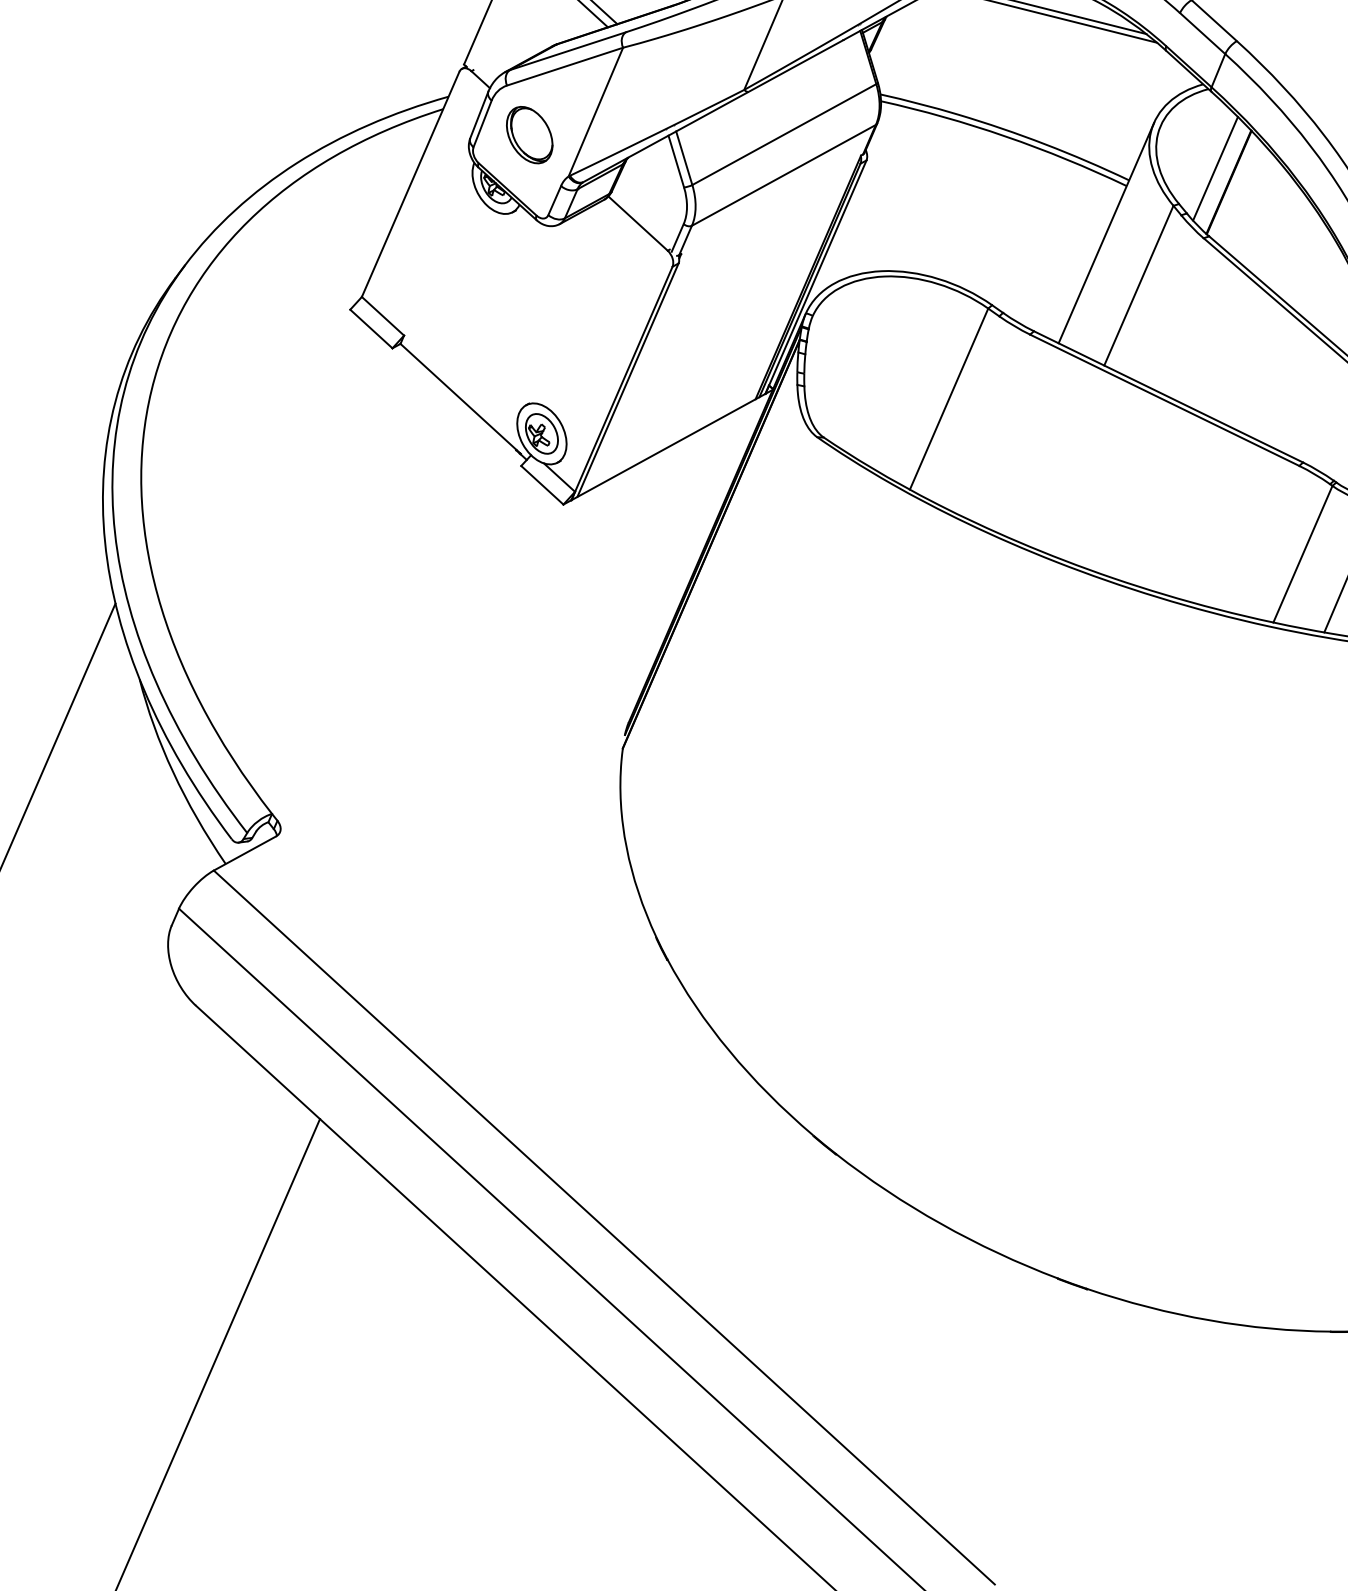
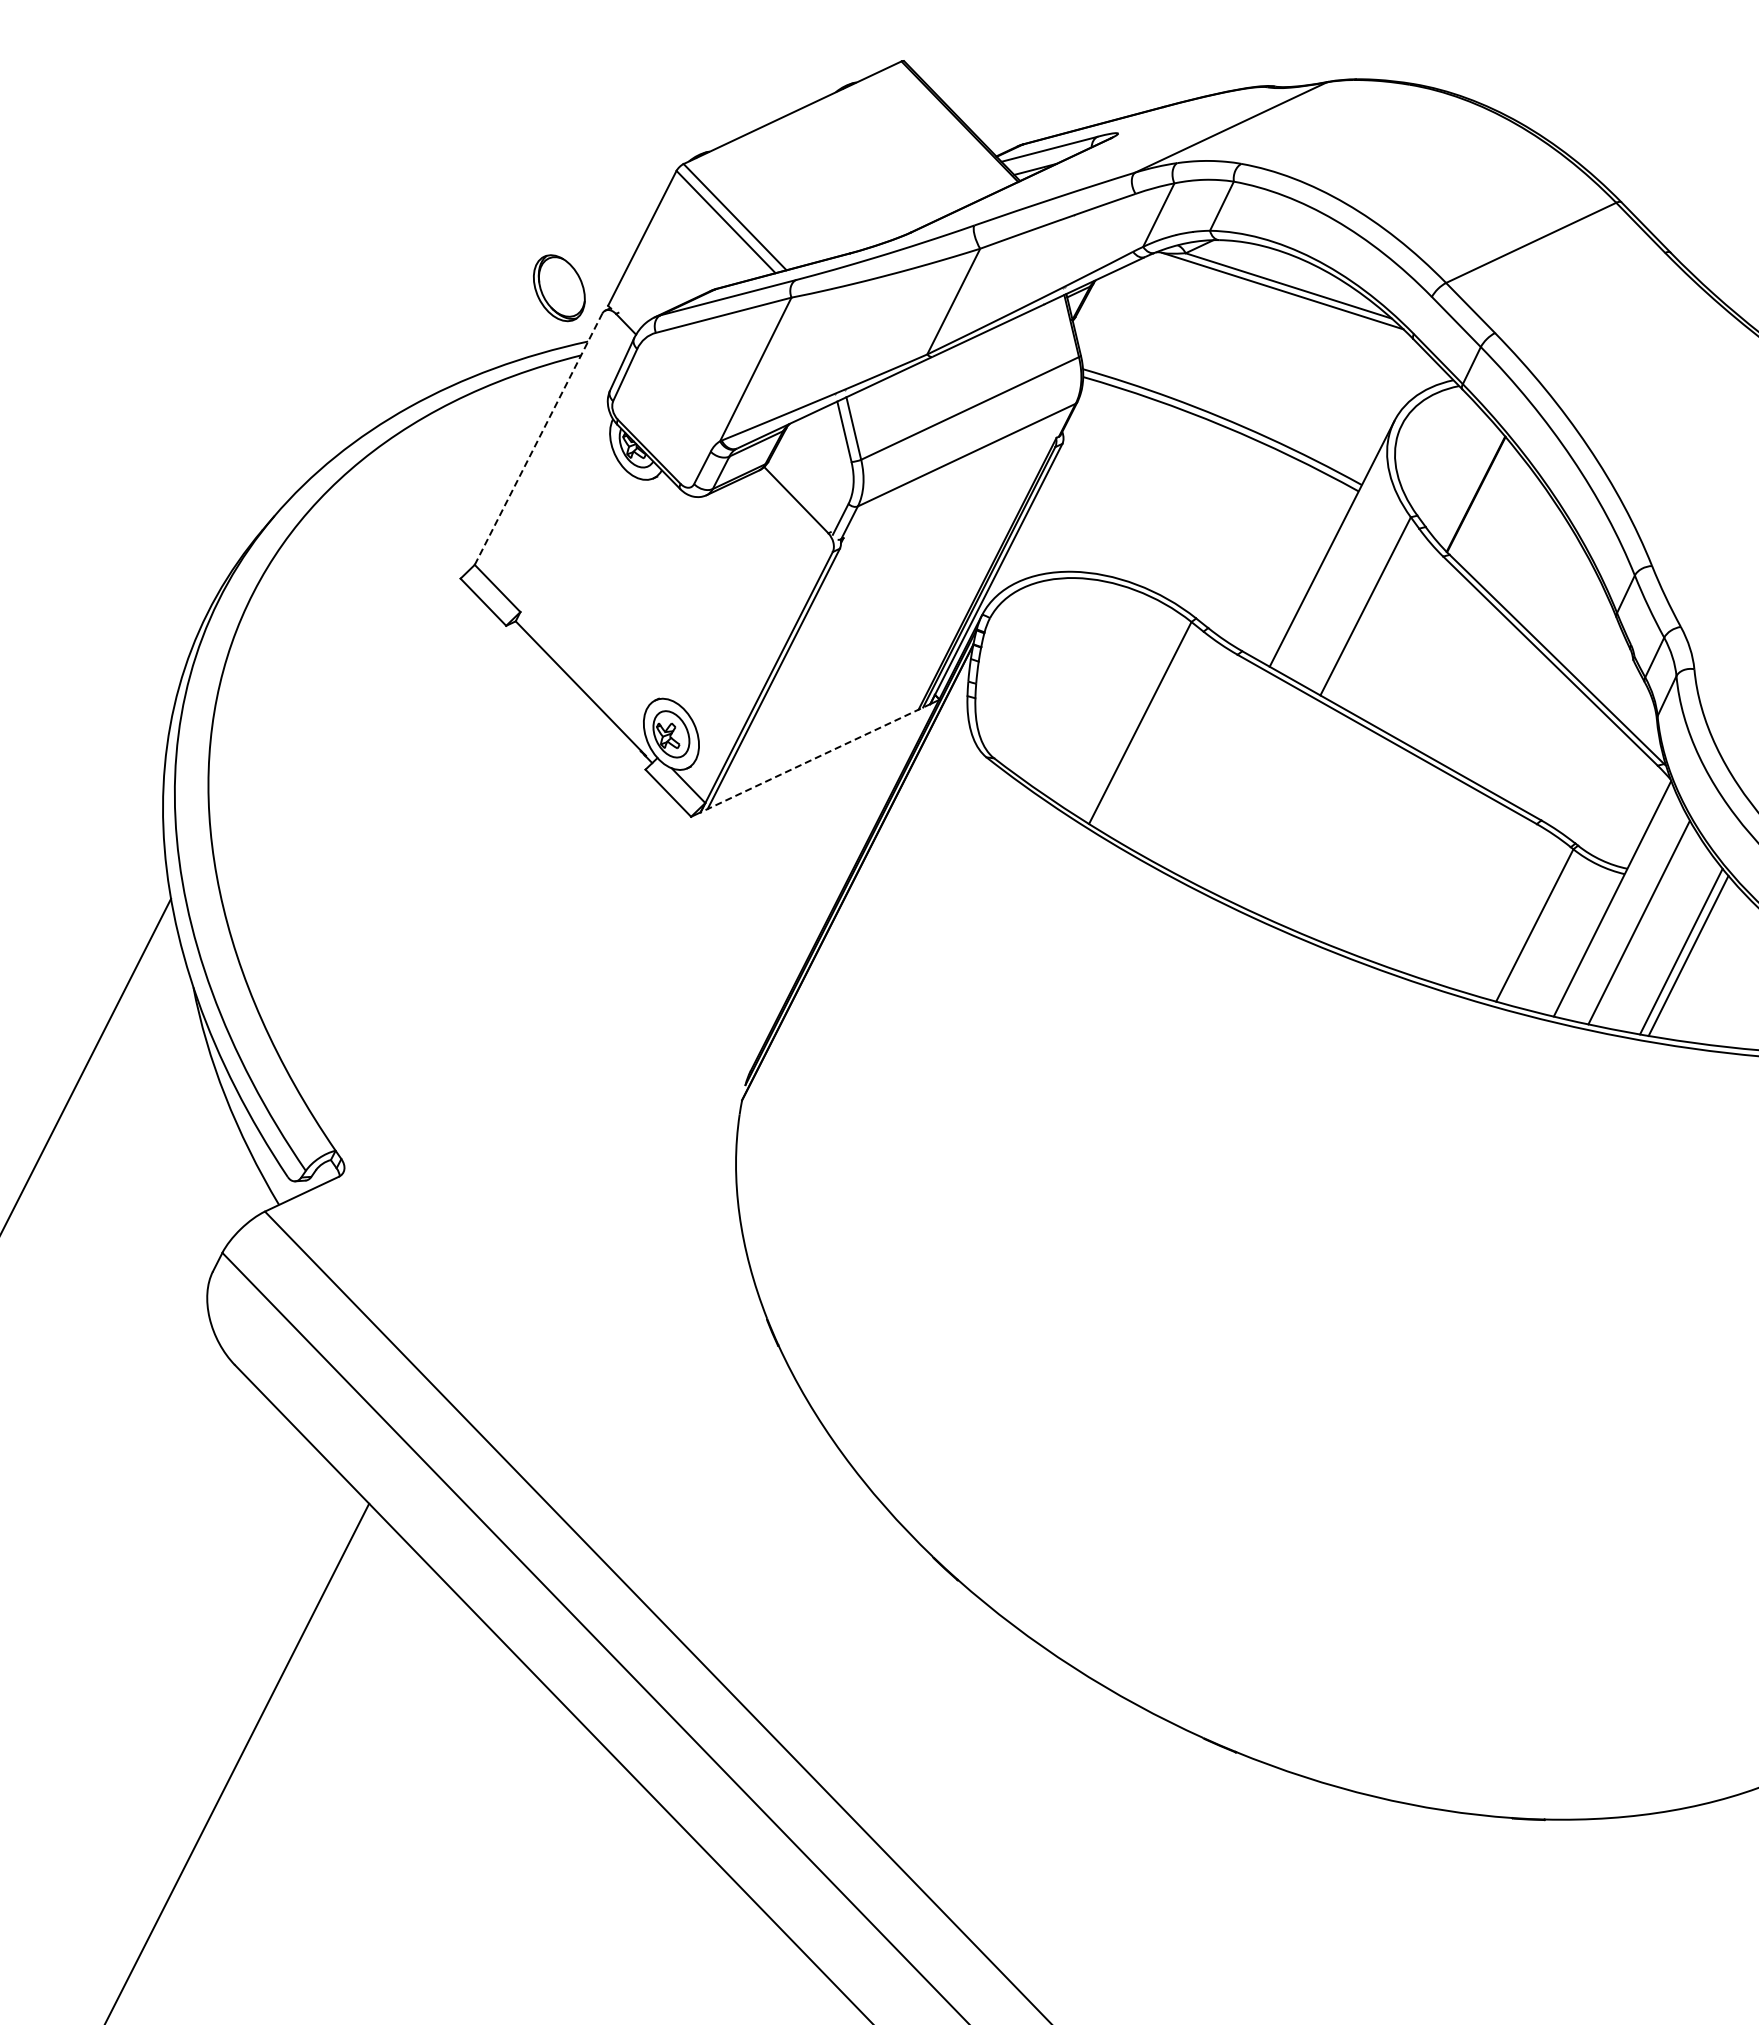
part: (529, 135) -> (559, 288), moved
line: (1215, 168) -> (1461, 477), removed
line: (410, 184) -> (538, 439), solid -> dashed
line: (668, 447) -> (815, 758), solid -> dashed

